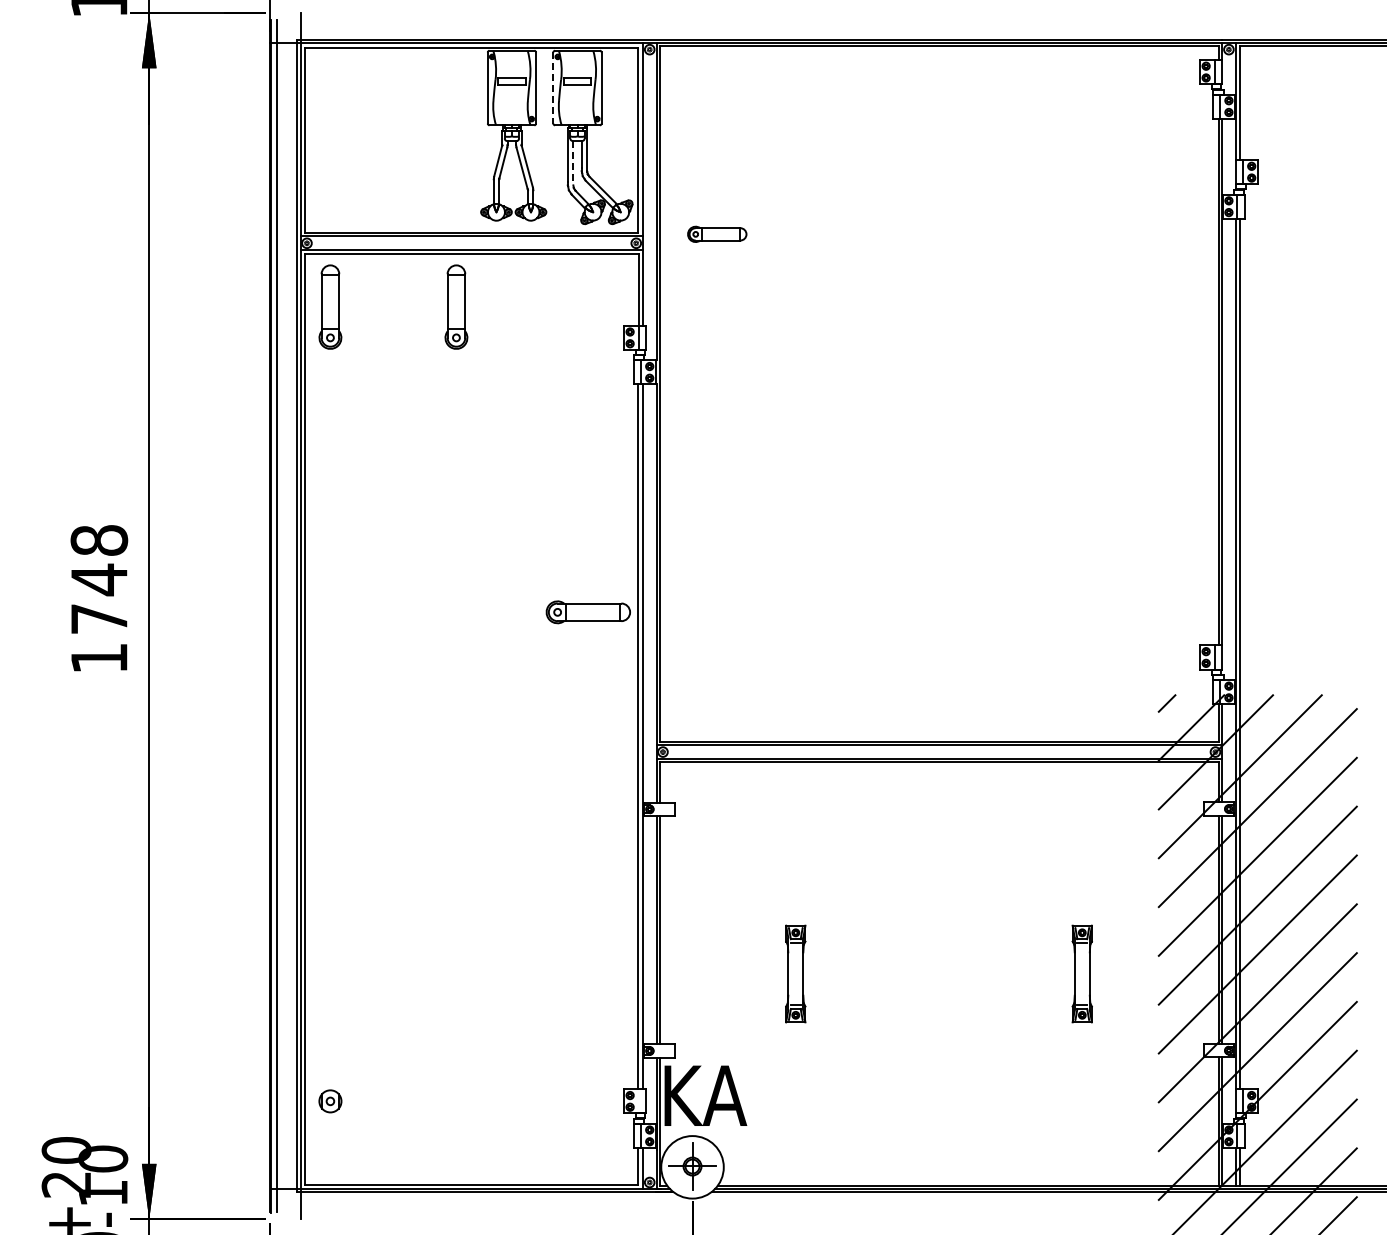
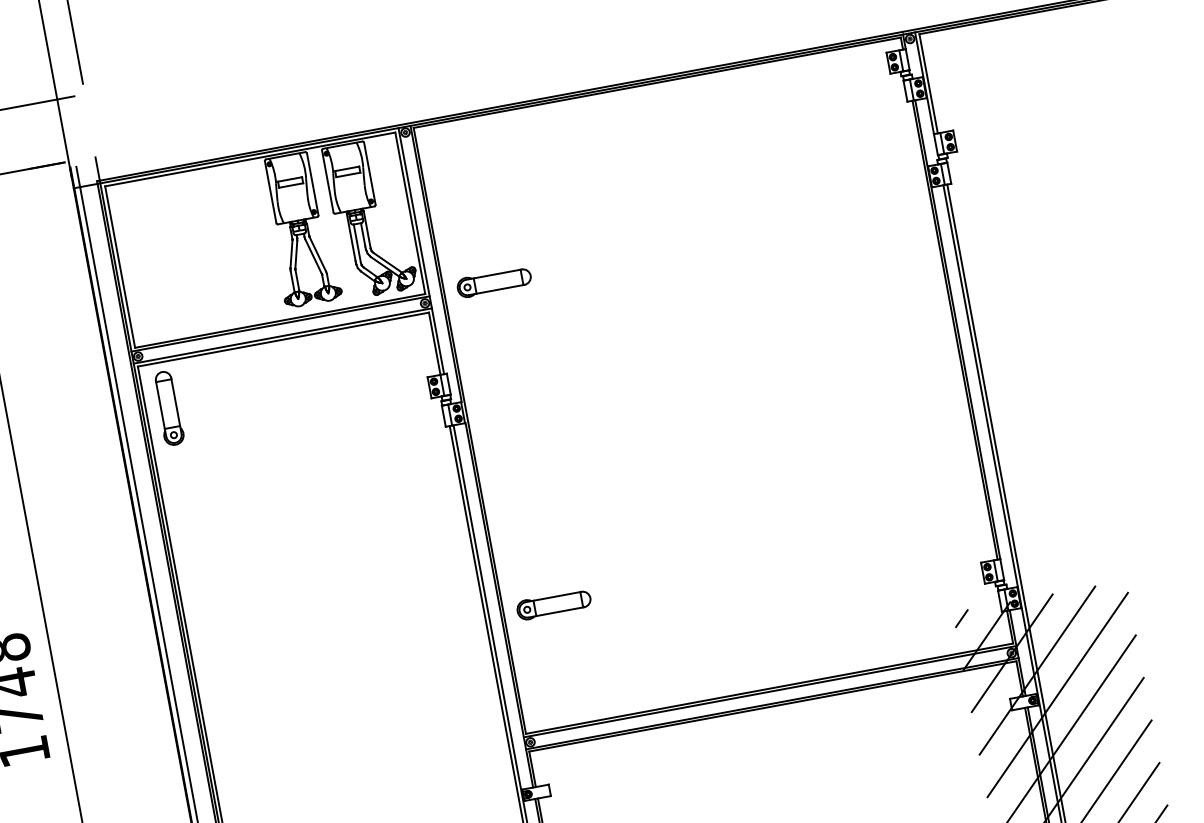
line: (553, 88) -> (327, 181), dashed -> solid
line: (573, 163) -> (357, 244), dashed -> solid
part: (716, 234) -> (493, 282), size x1.43
part: (456, 306) -> (278, 387), removed
part: (587, 612) -> (553, 605), moved

